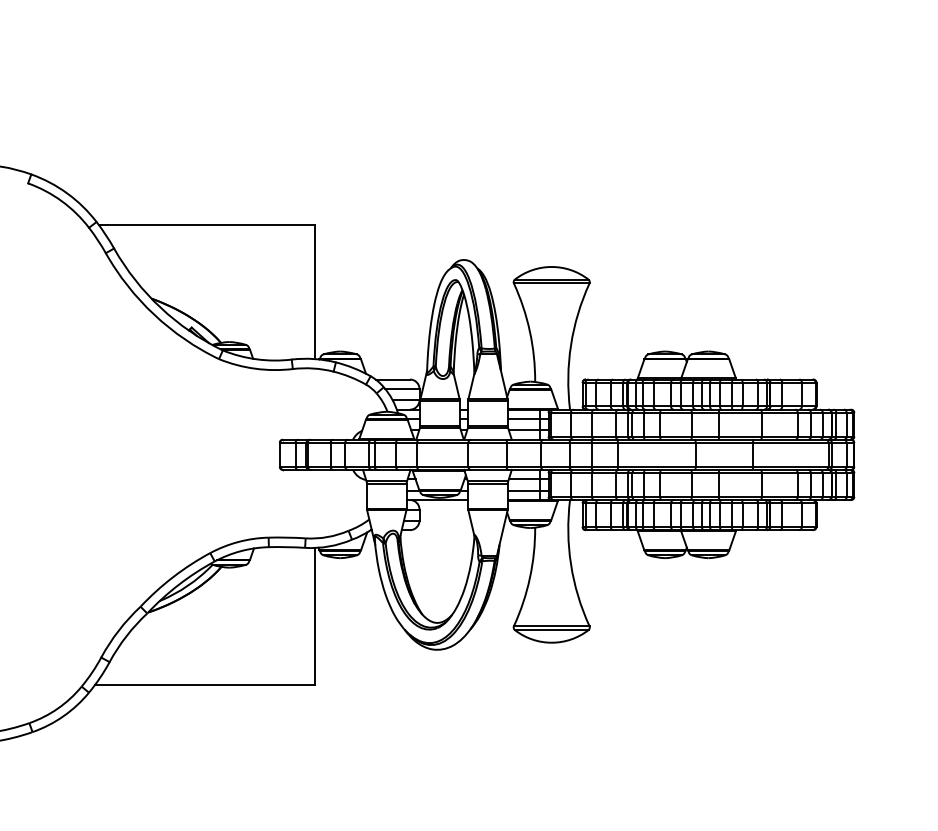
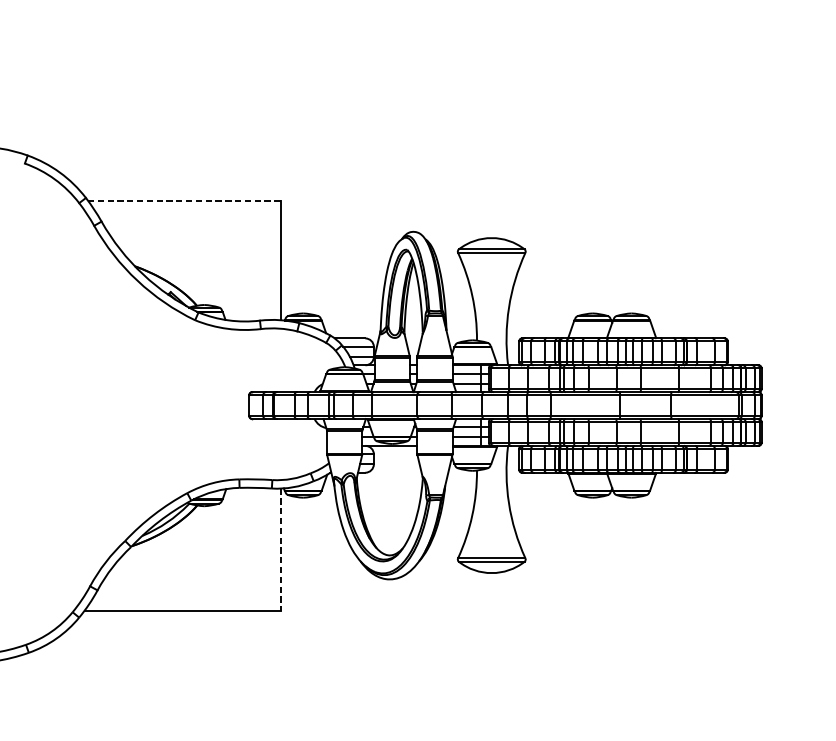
line: (207, 224) -> (184, 200), solid -> dashed
line: (315, 616) -> (281, 549), solid -> dashed

